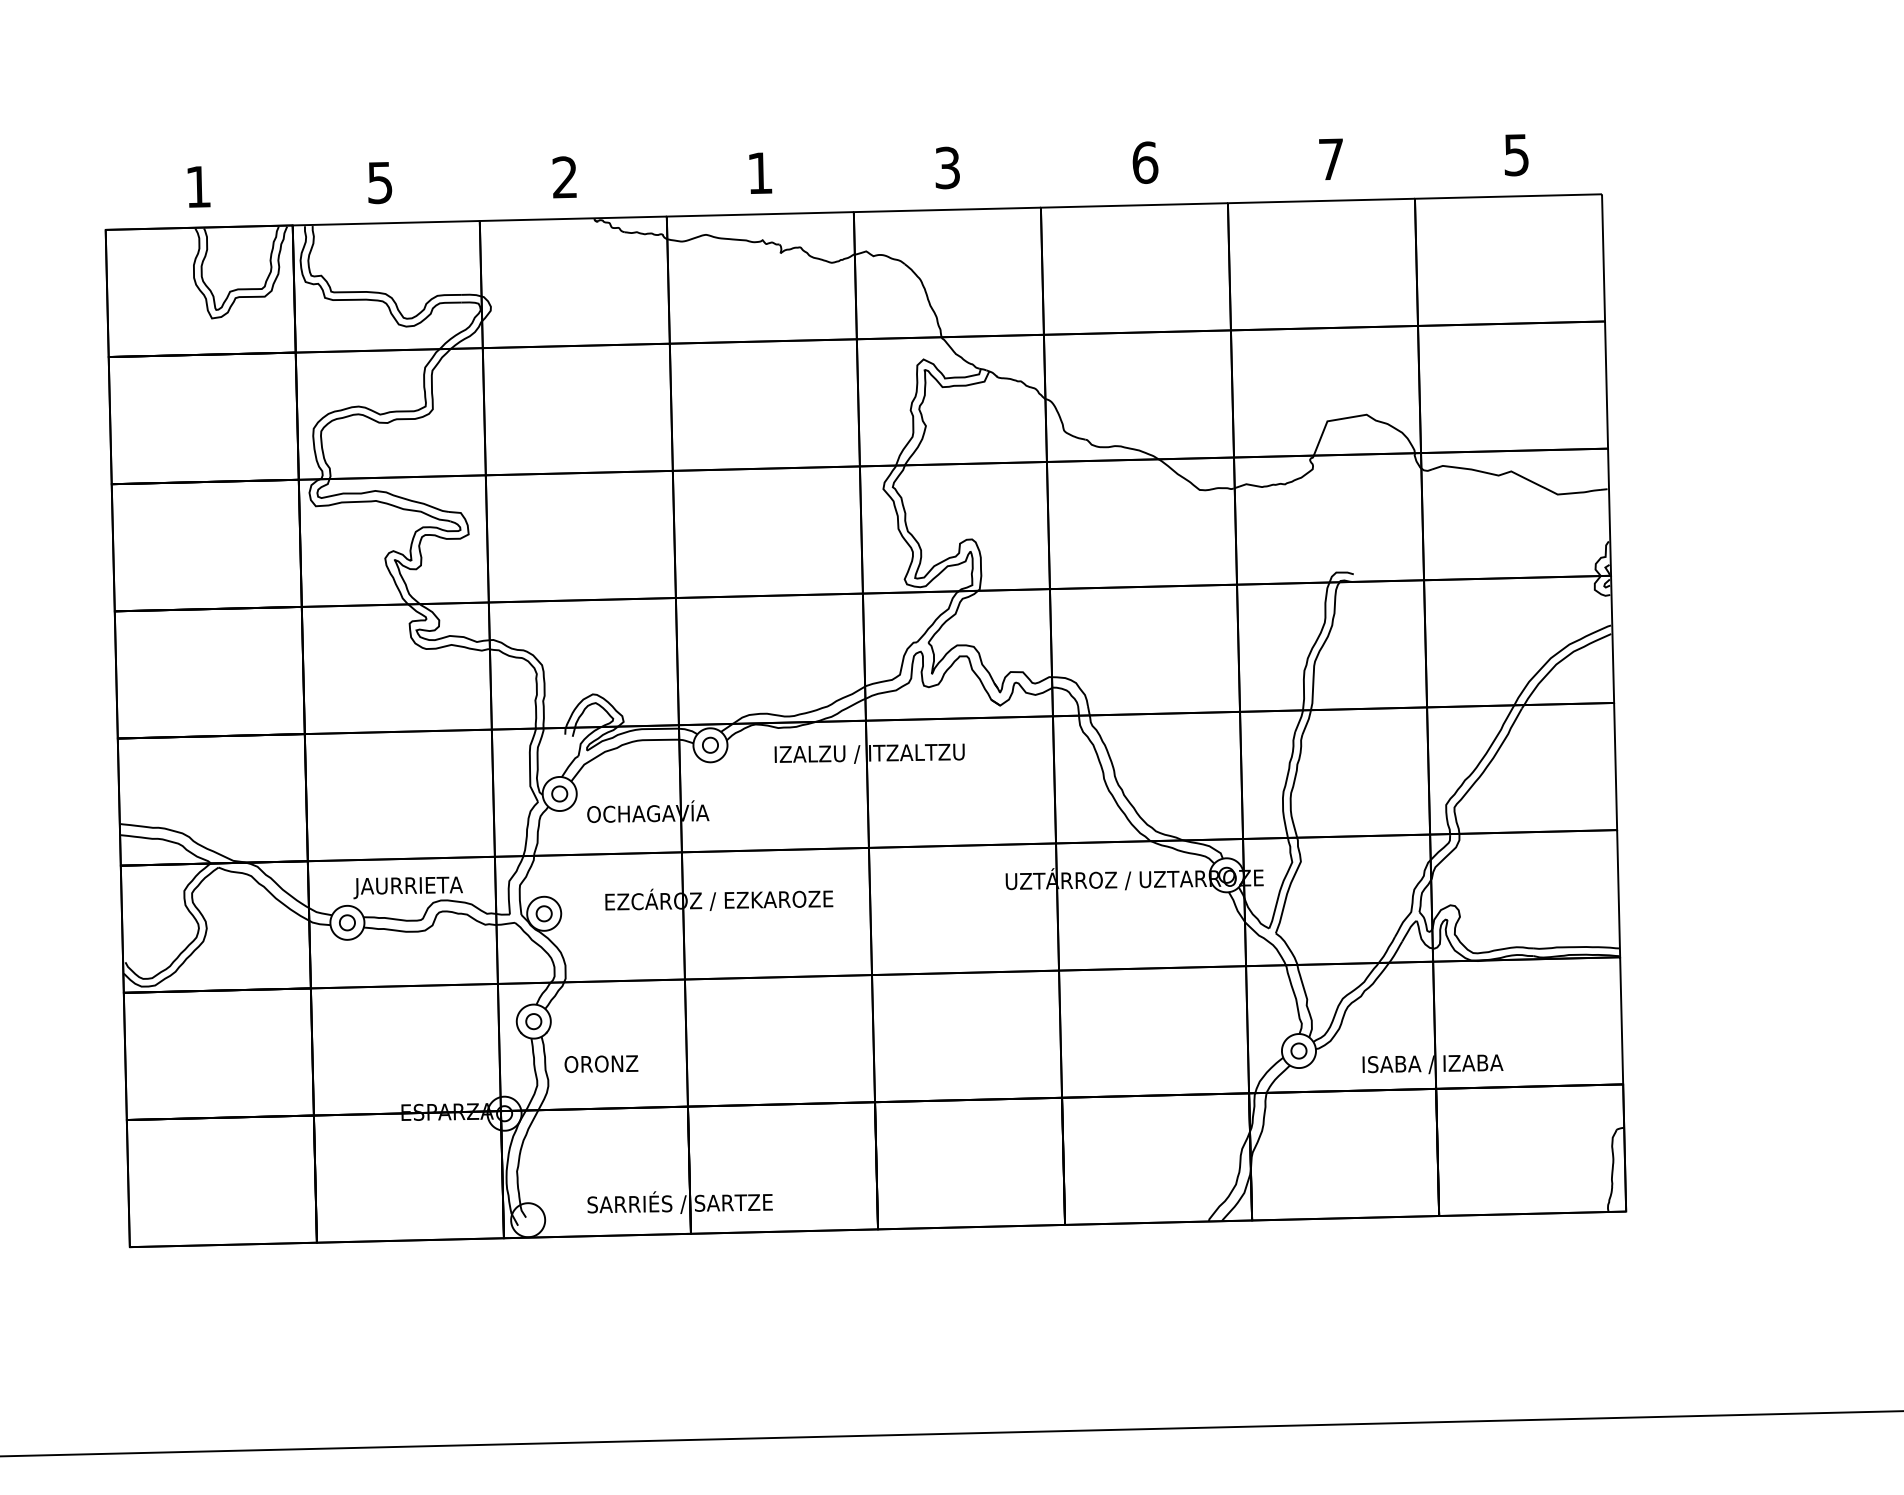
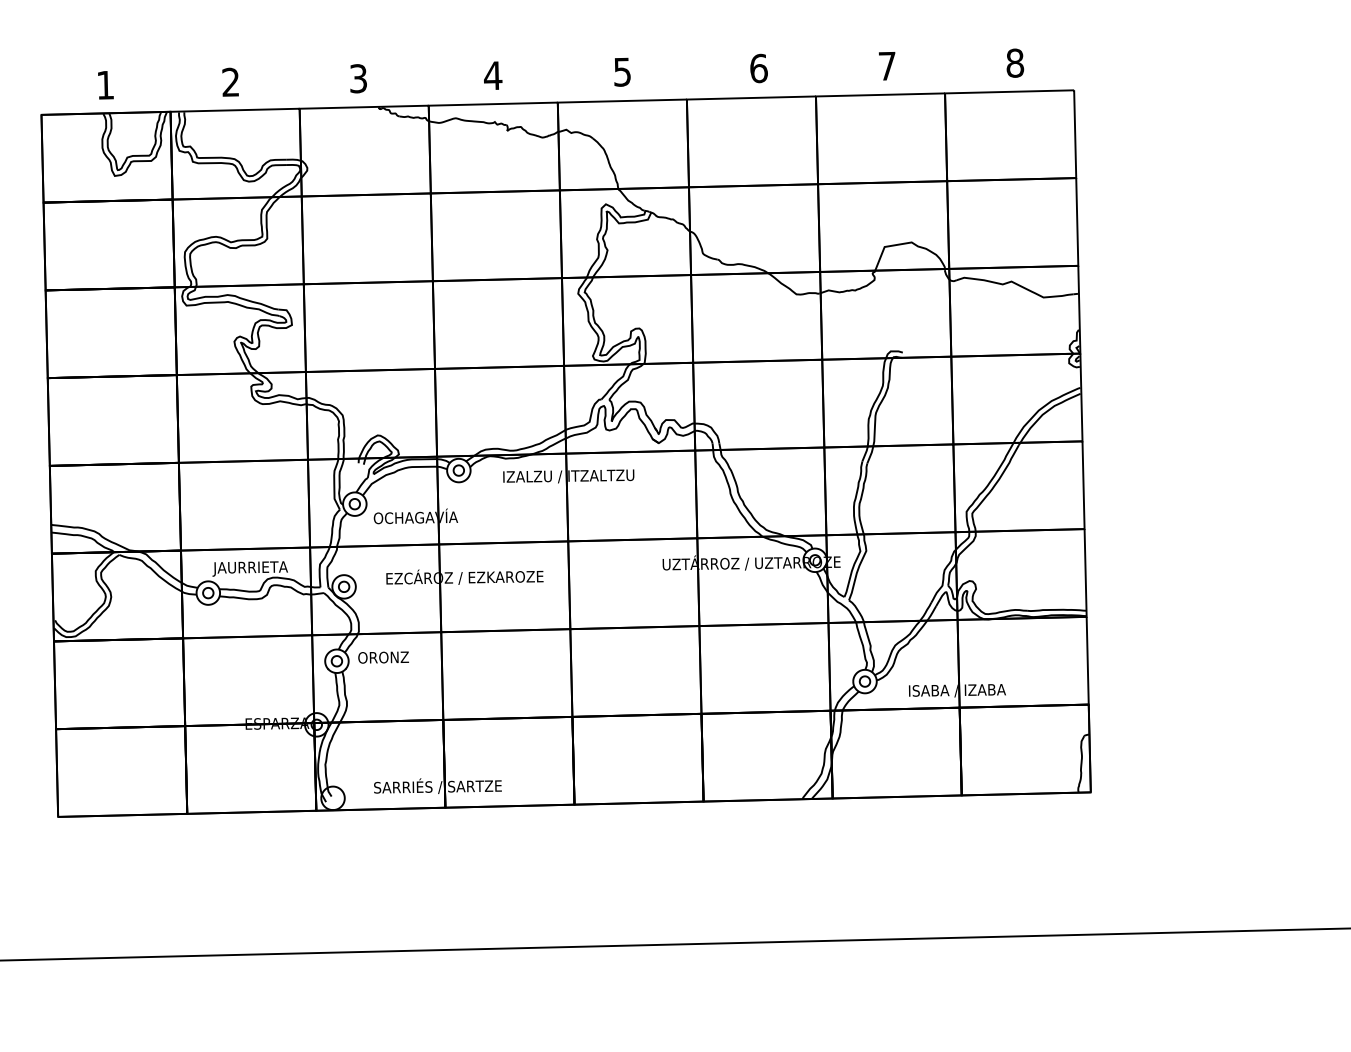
text: (1517, 153) -> (1015, 62), 5 -> 8
text: (947, 167) -> (622, 71), 3 -> 5
text: (760, 172) -> (493, 75), 1 -> 4
text: (565, 177) -> (358, 78), 2 -> 3
text: (379, 182) -> (230, 82), 5 -> 2
text: (601, 1063) -> (383, 657), moved

